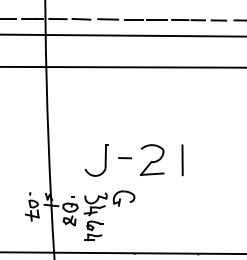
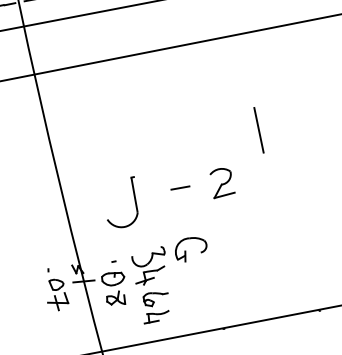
part: (152, 159) -> (222, 181), size x0.6
part: (104, 160) -> (133, 201), moved
line: (182, 160) -> (258, 130), moved

